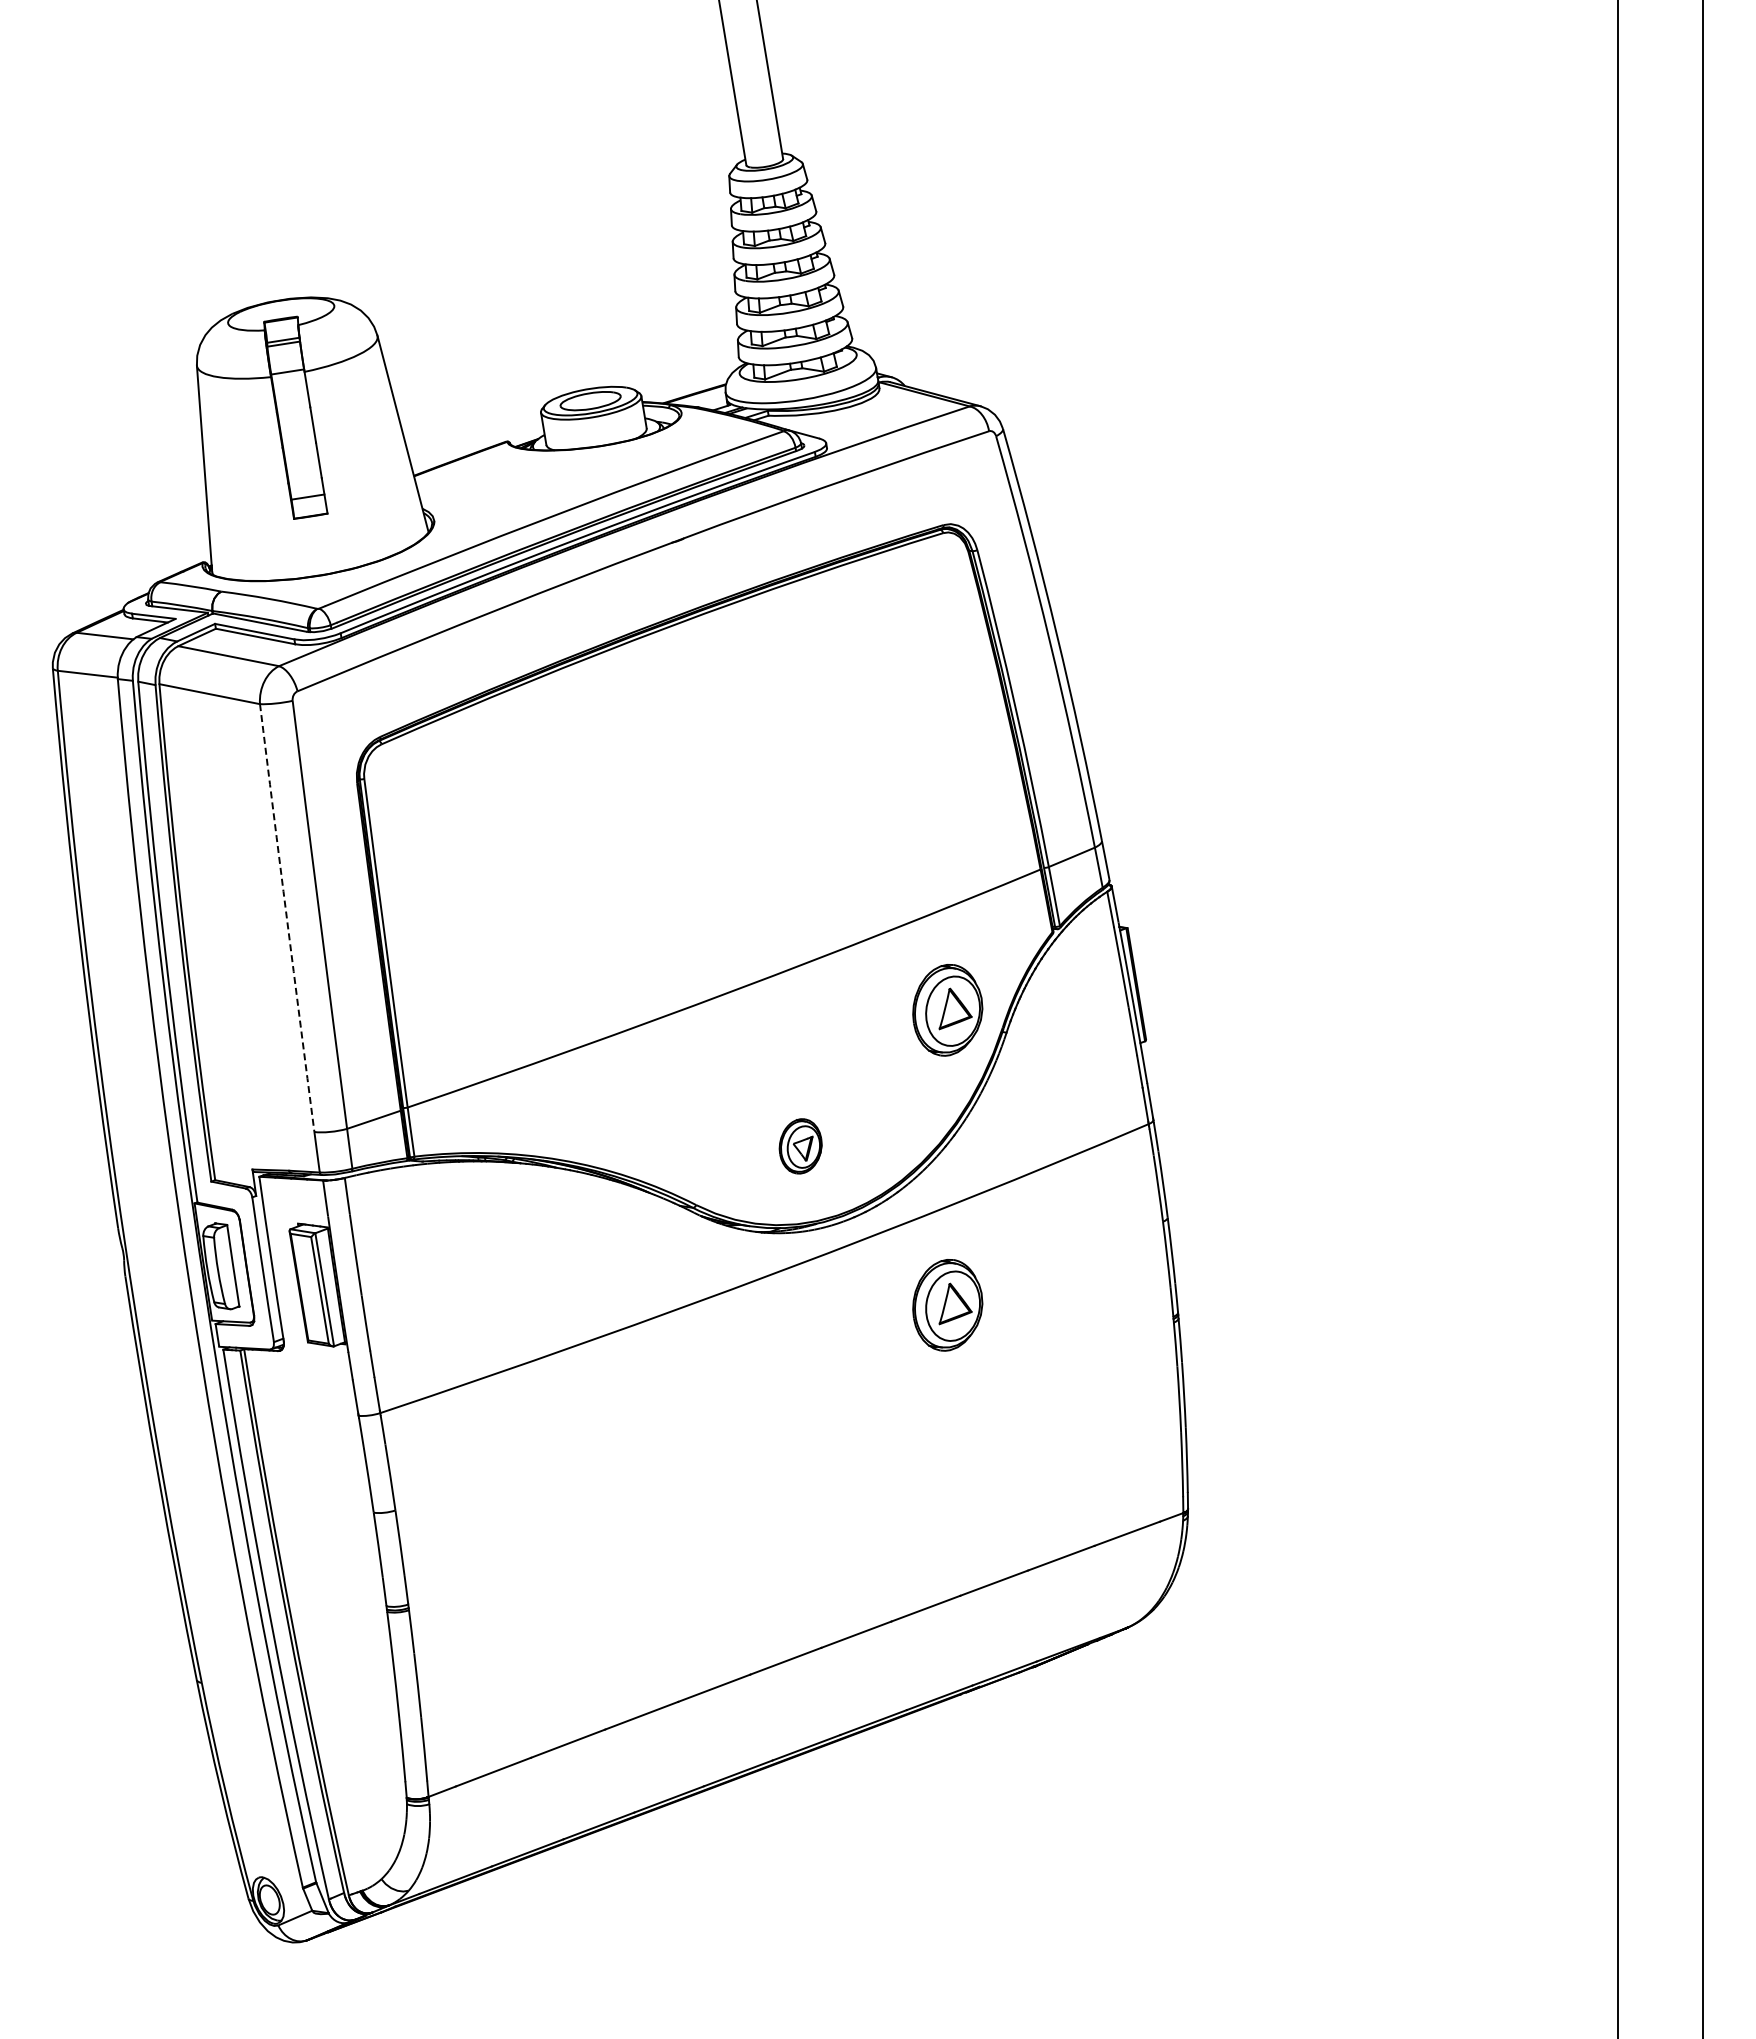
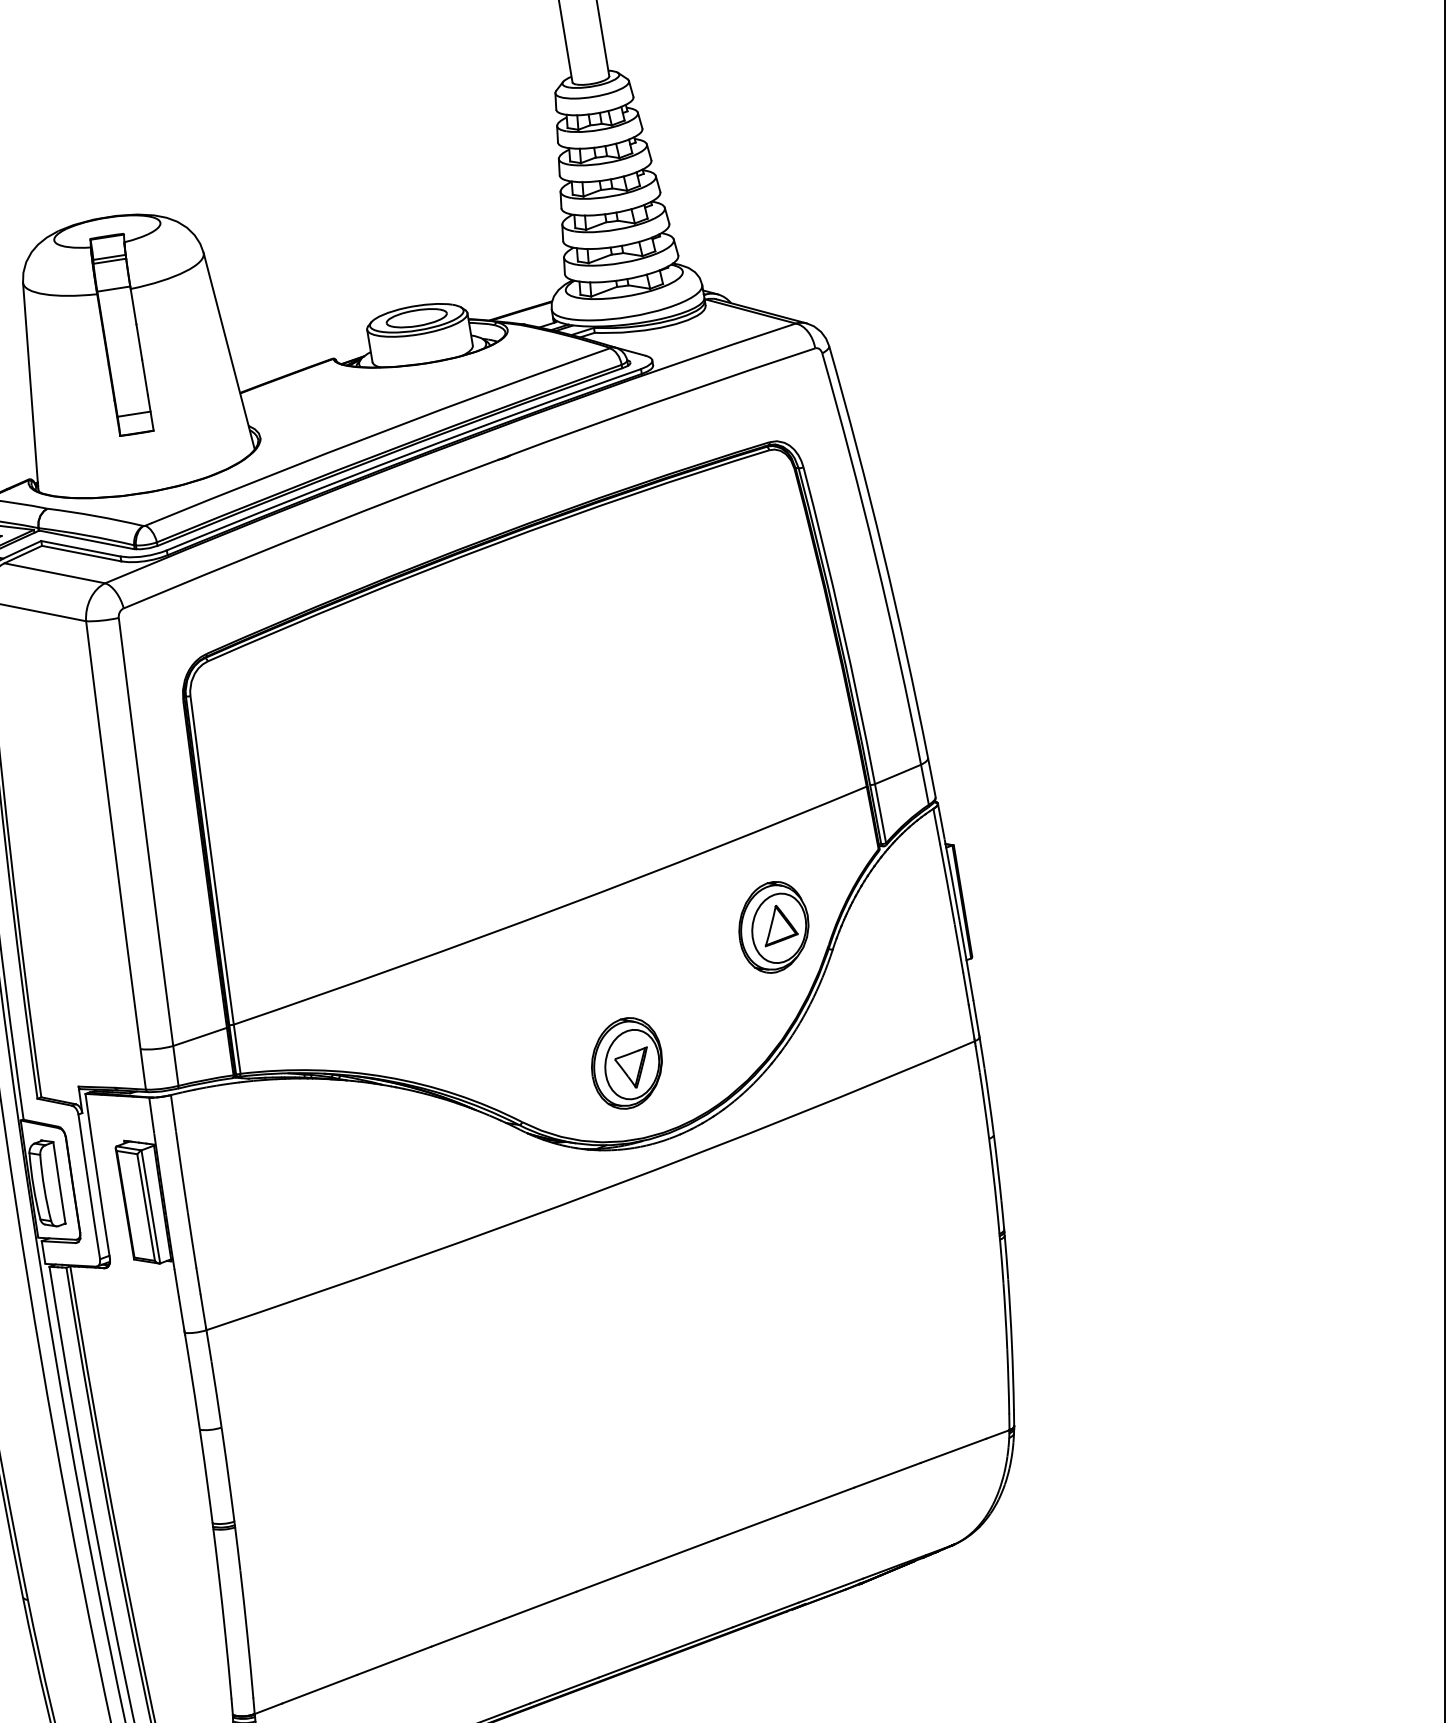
arc: (286, 918) -> (112, 835), dashed -> solid
part: (800, 1146) -> (626, 1063), size x1.67
part: (947, 1305) -> (773, 1222), removed

